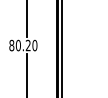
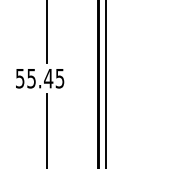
text: (23, 45) -> (40, 78), 80.20 -> 55.45

